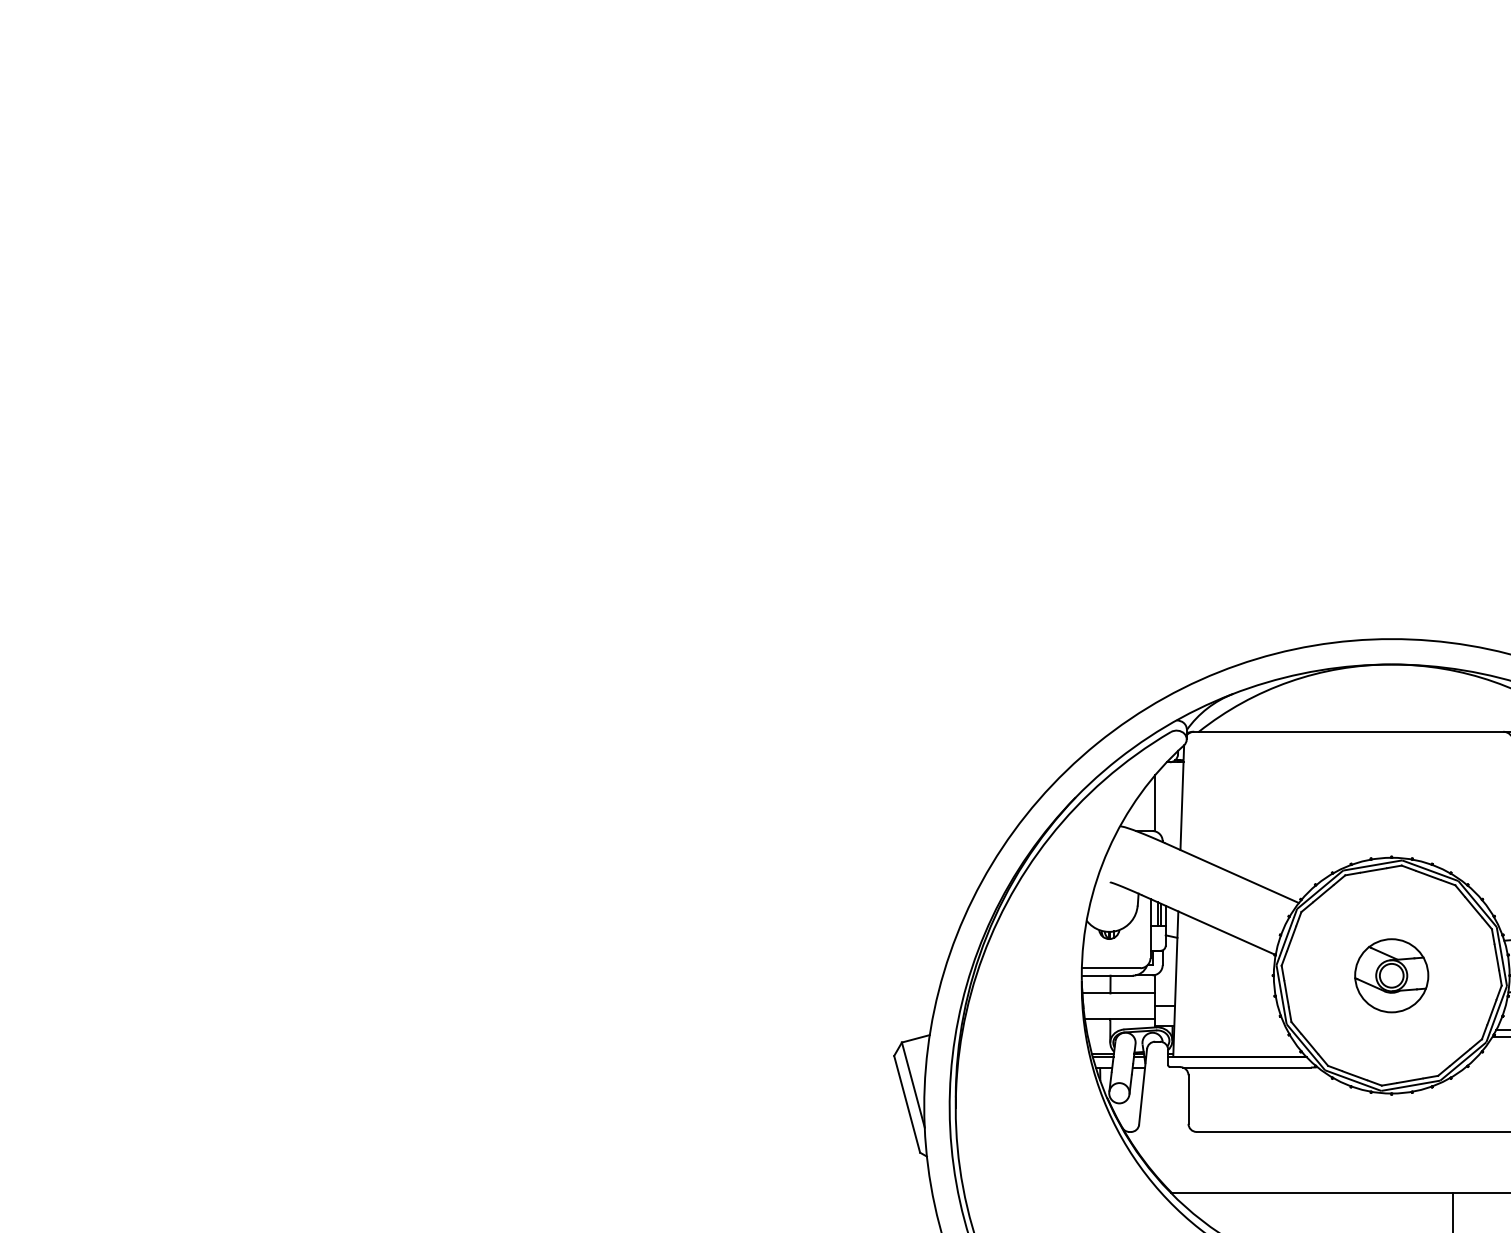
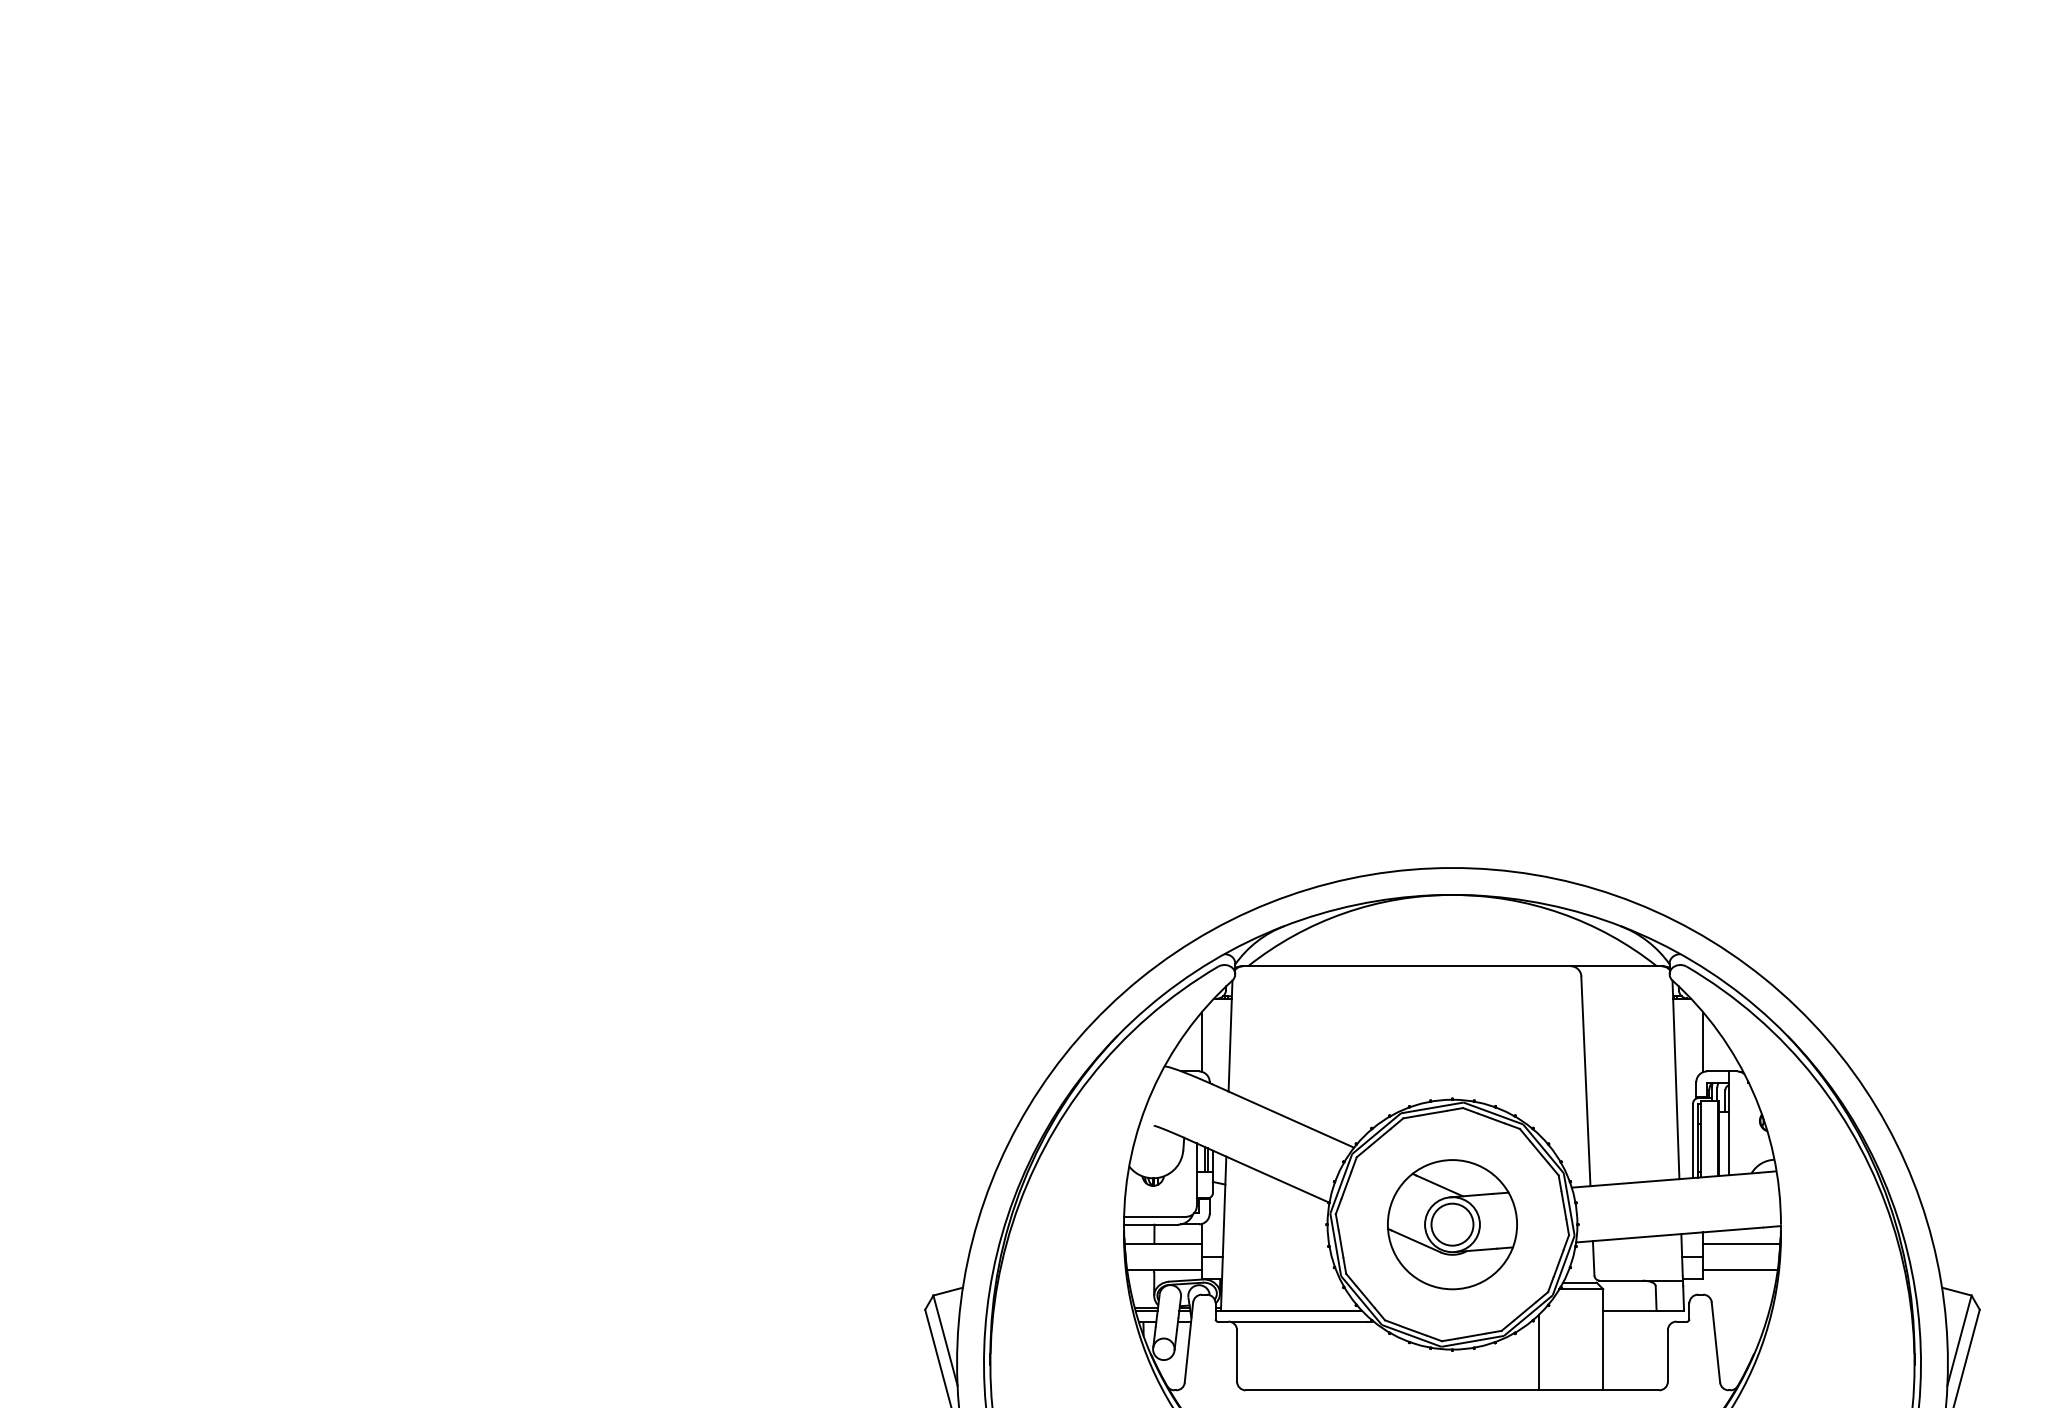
part: (1391, 975) -> (1452, 1224), size x1.67
line: (1472, 1096) -> (1538, 1352), added

